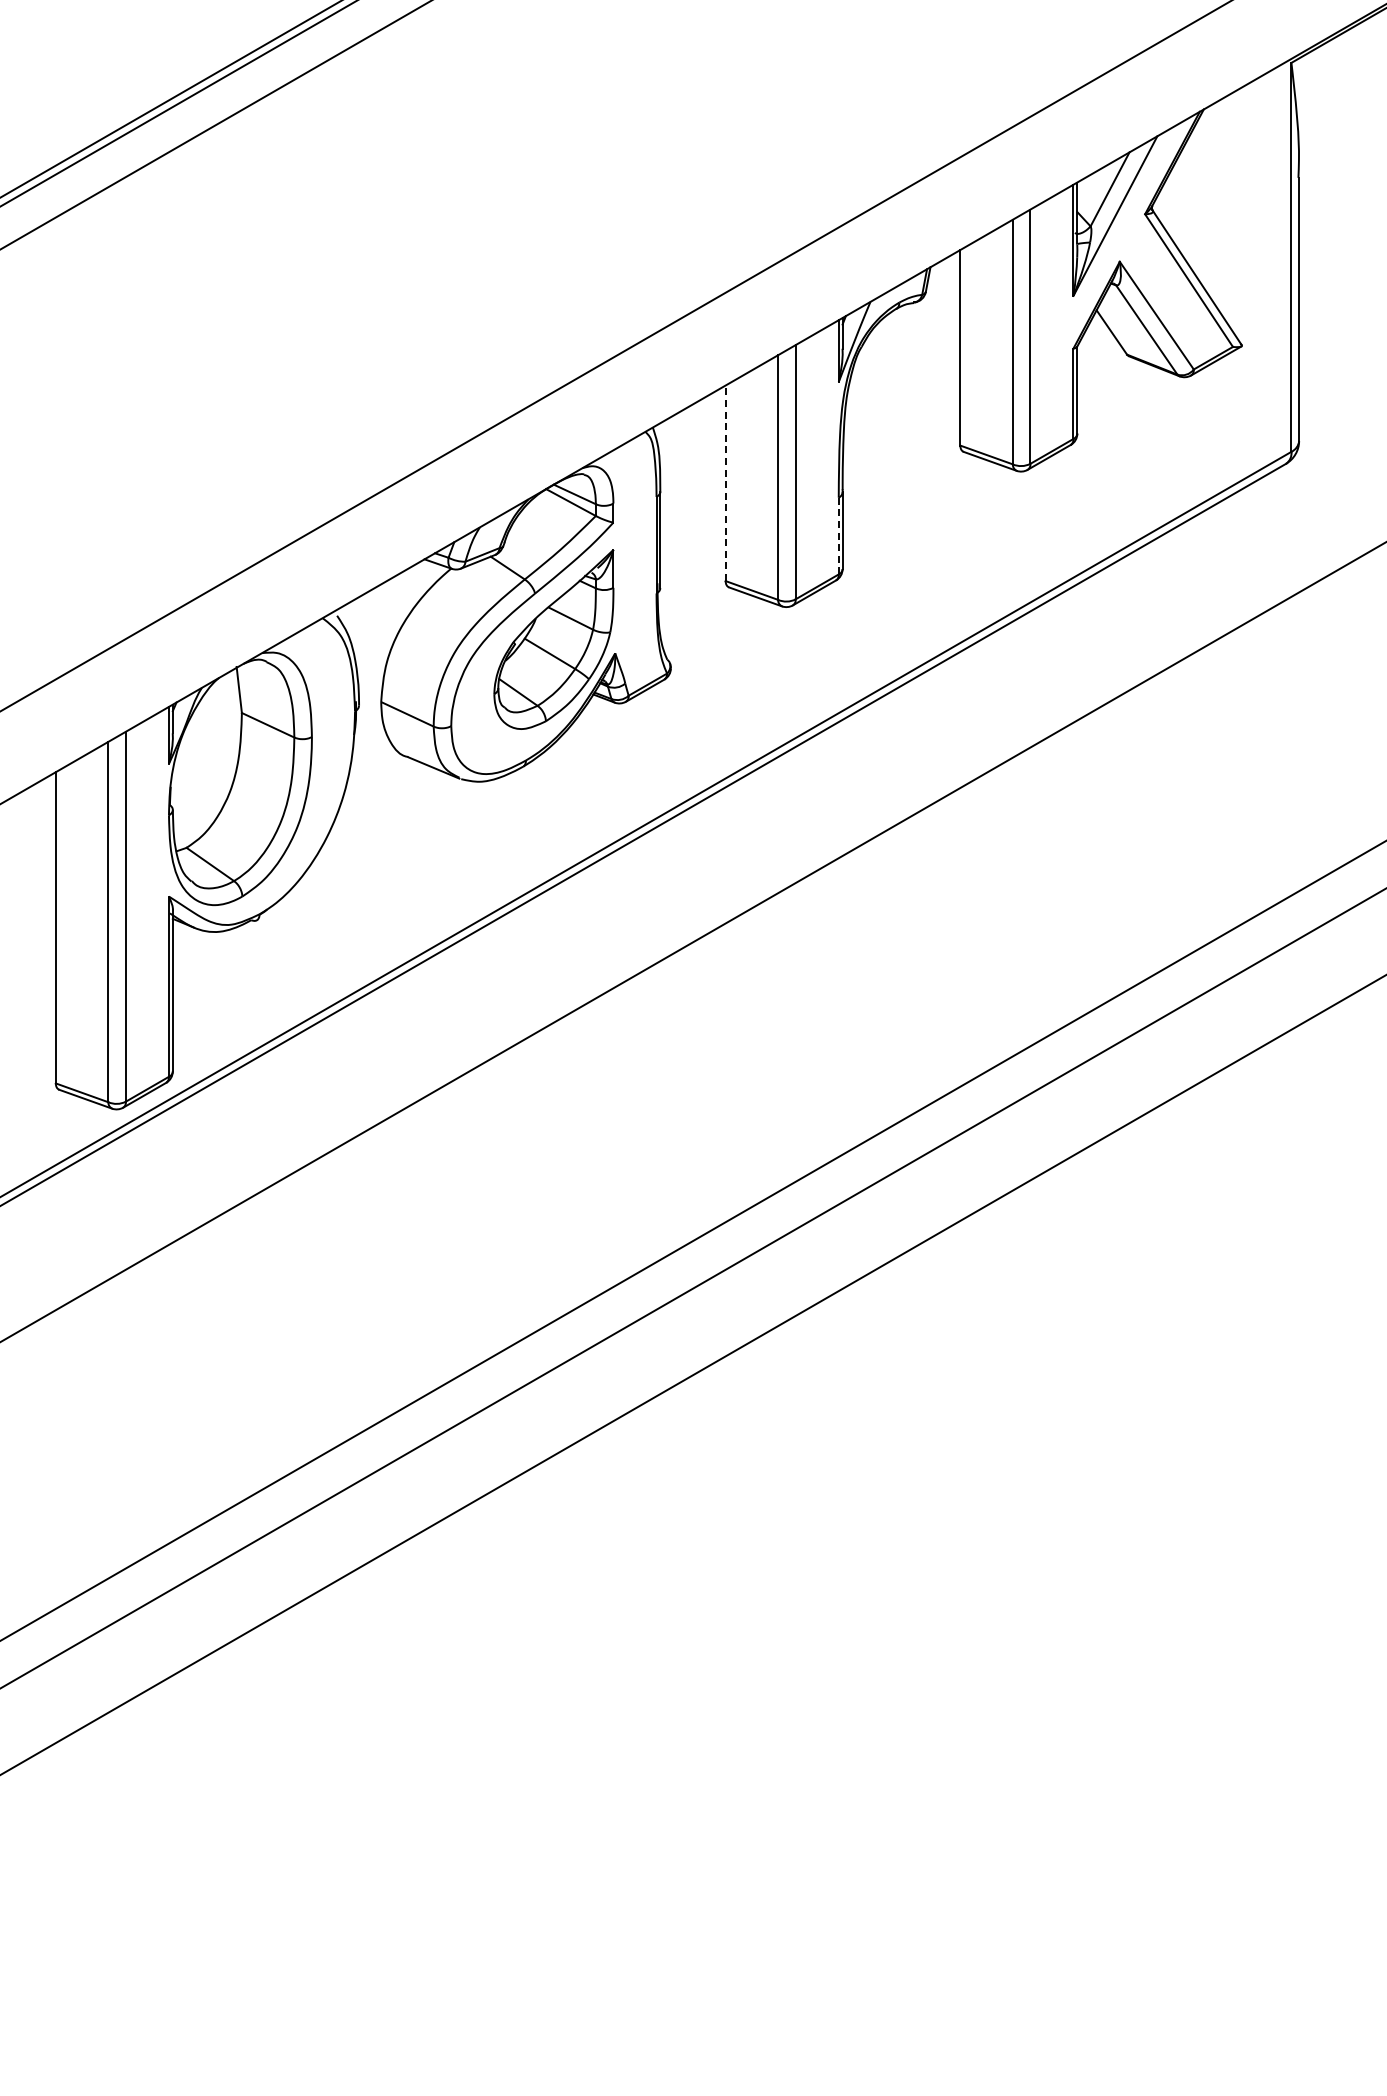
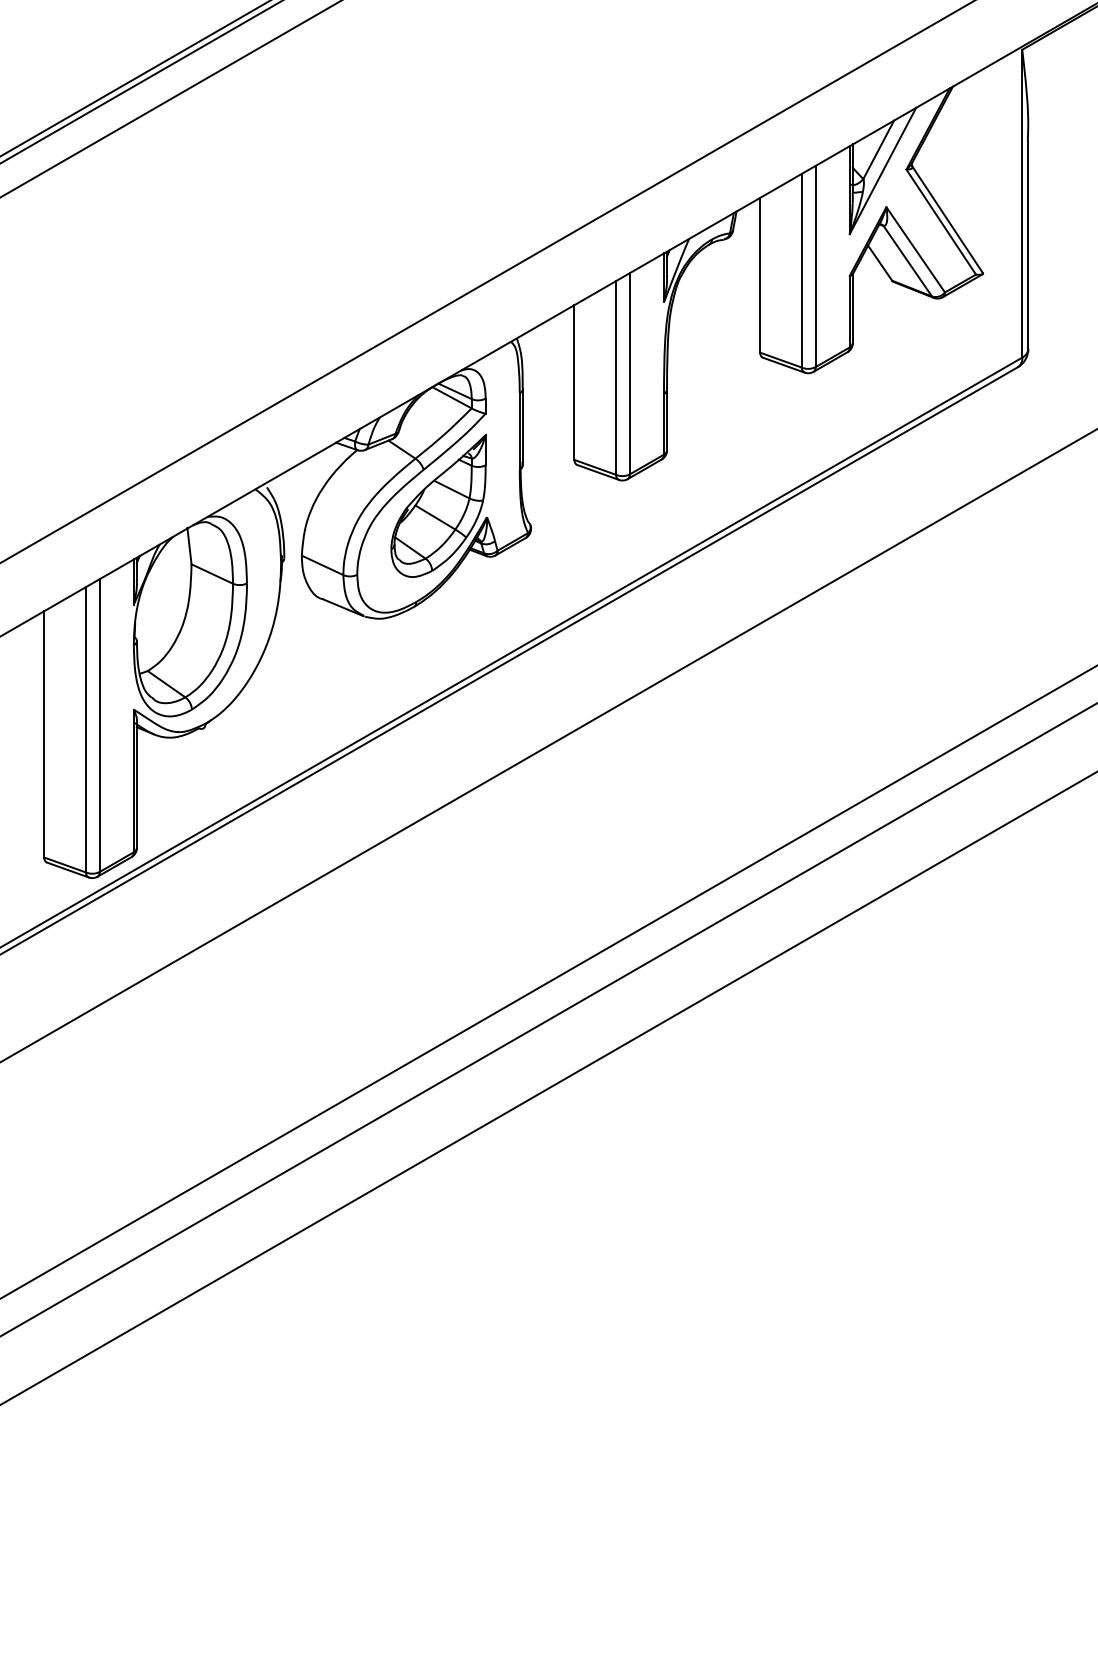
line: (725, 483) -> (574, 382), dashed -> solid
line: (838, 535) -> (663, 423), dashed -> solid

